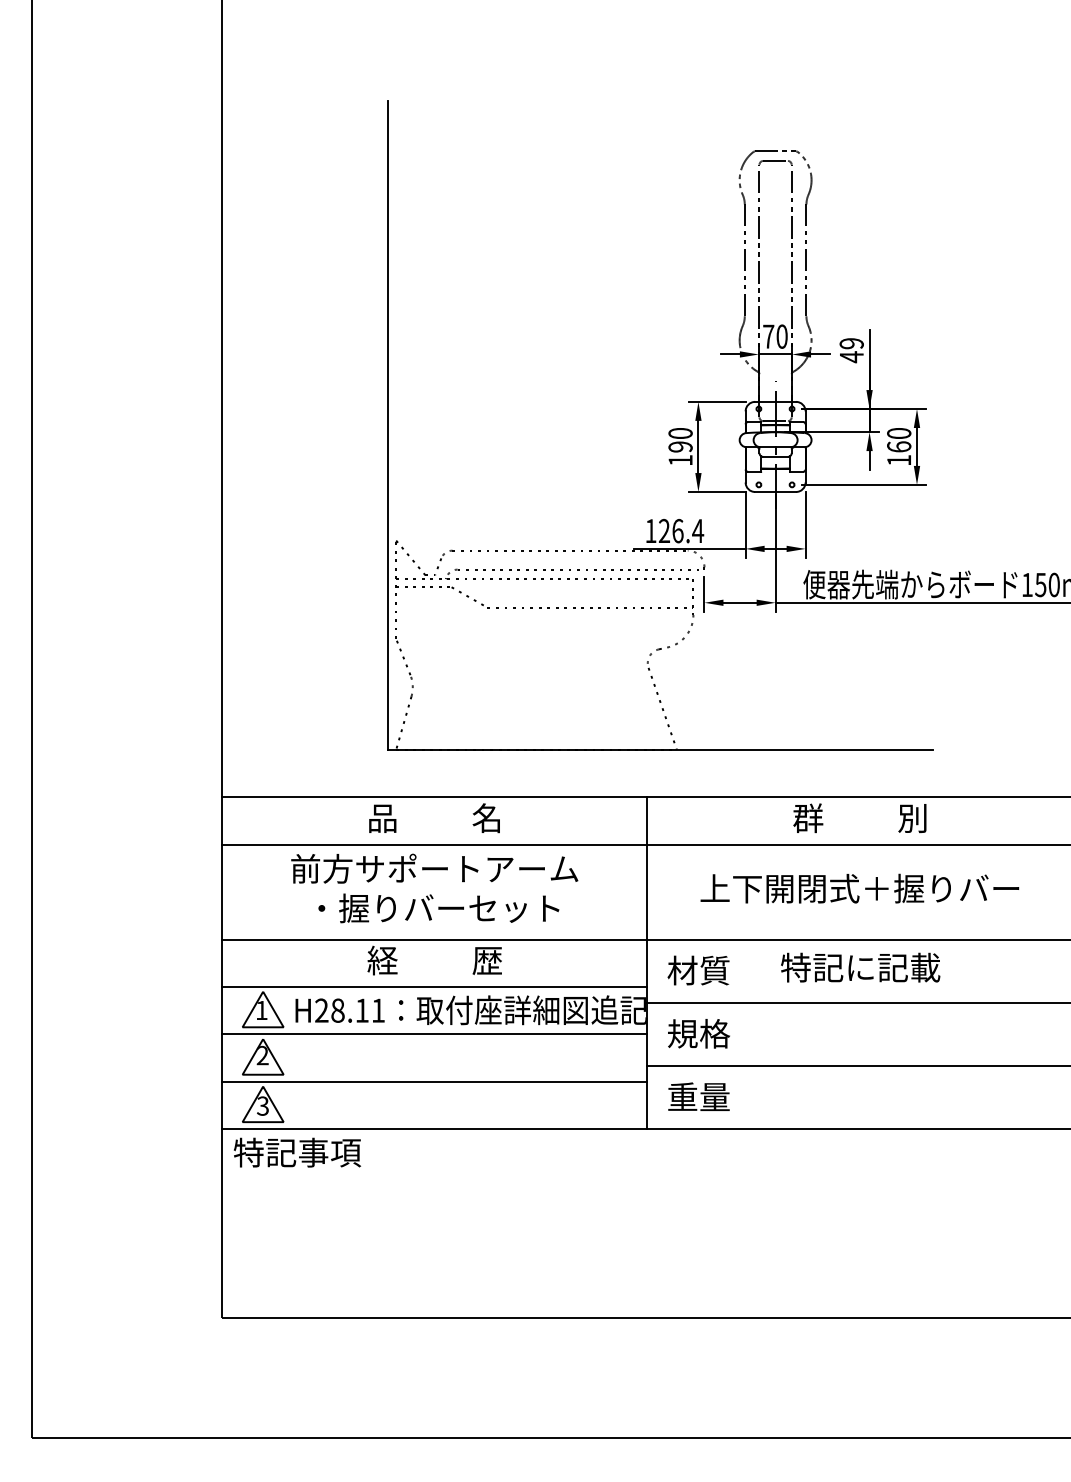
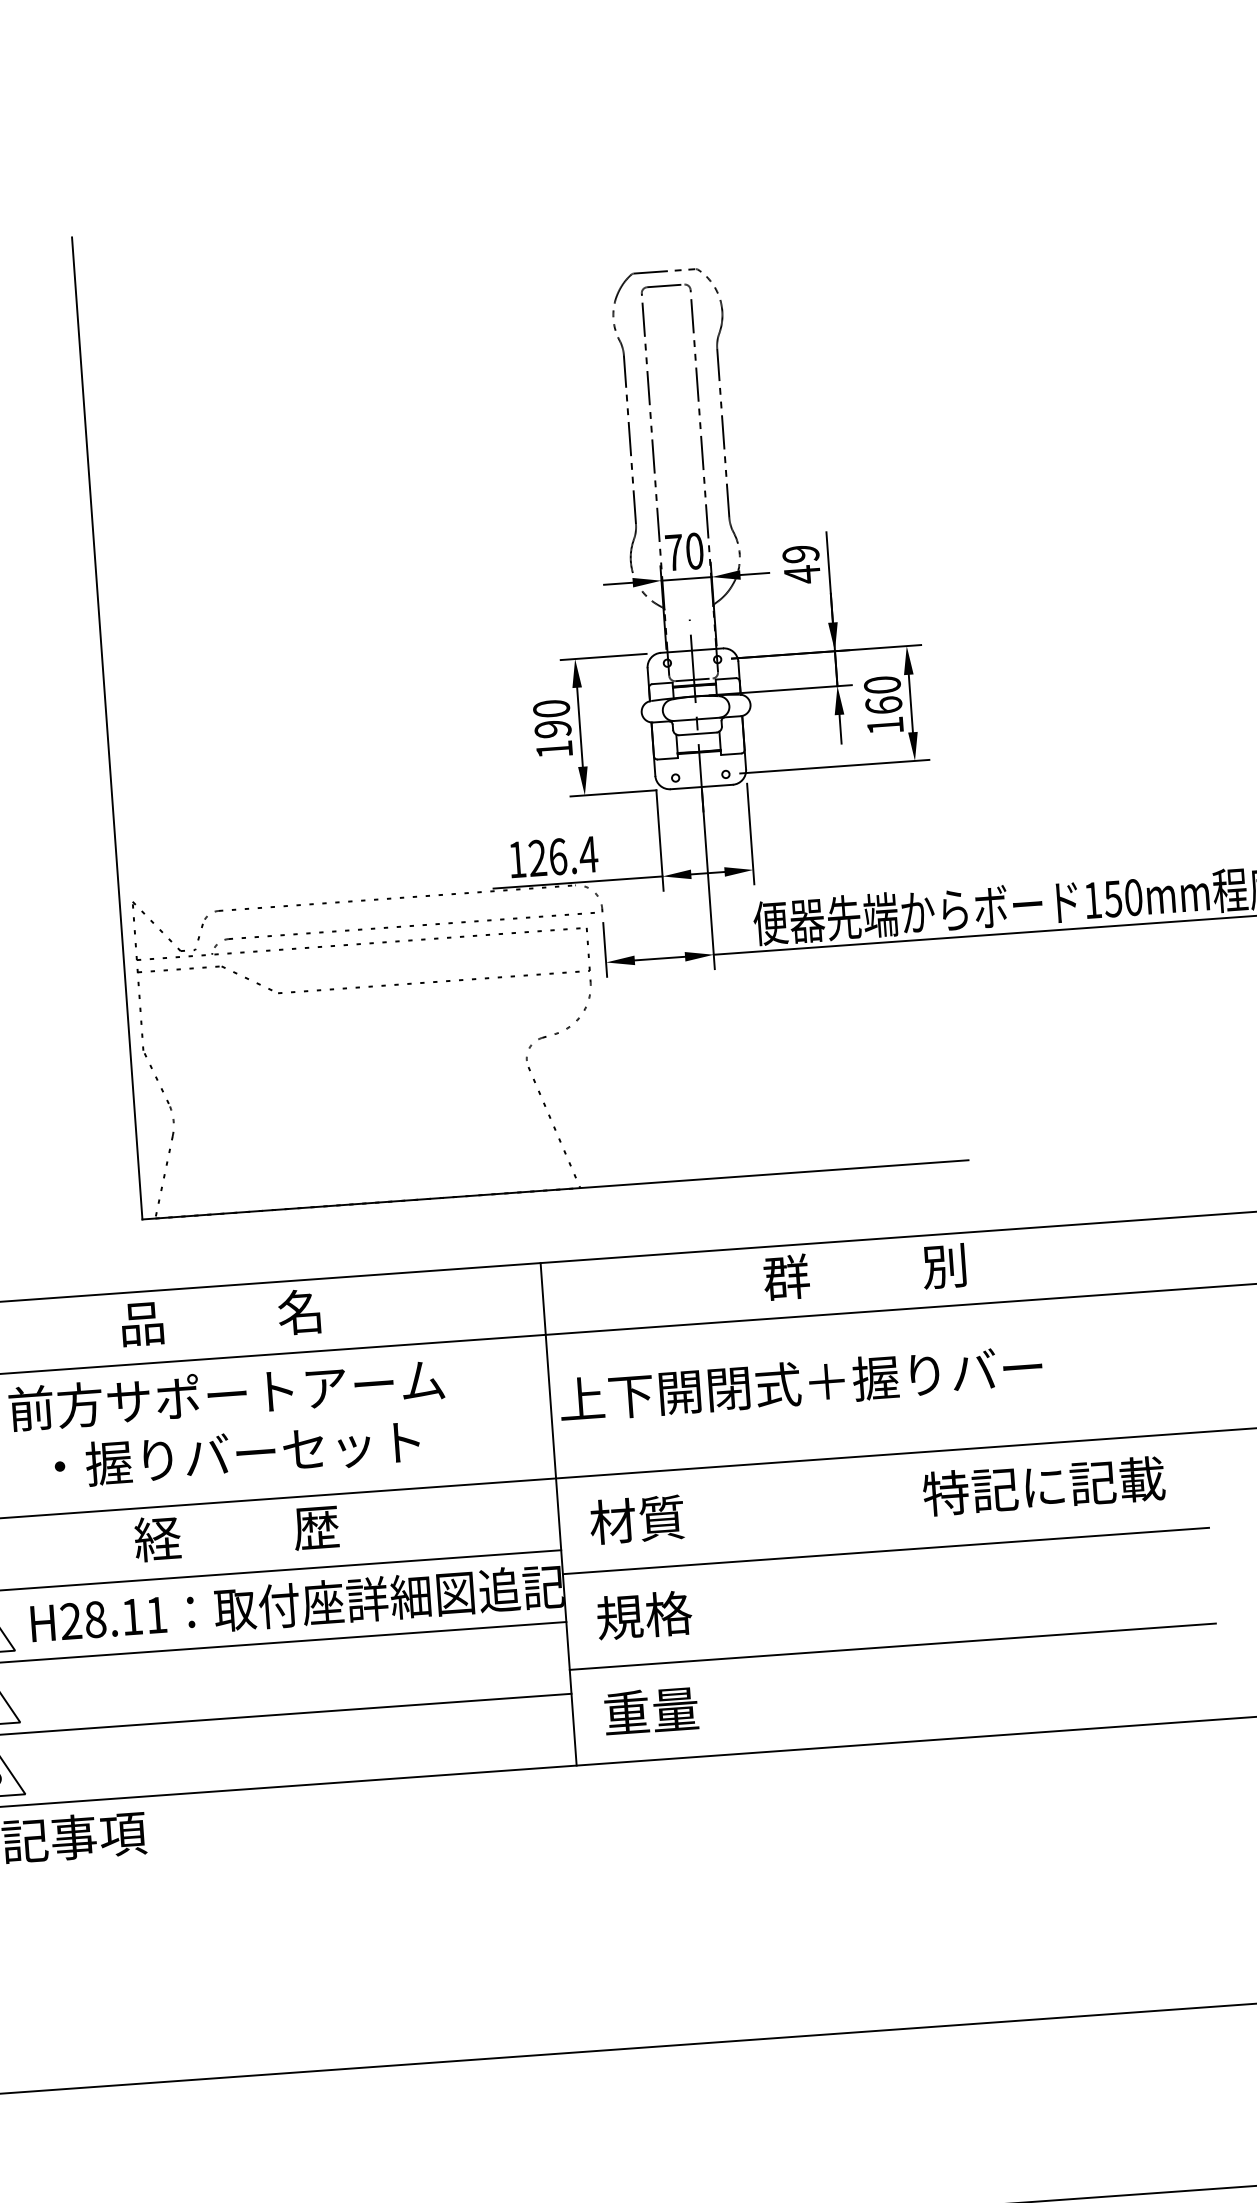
text: (859, 888) -> (800, 1383), moved
text: (860, 967) -> (1043, 1485), moved

